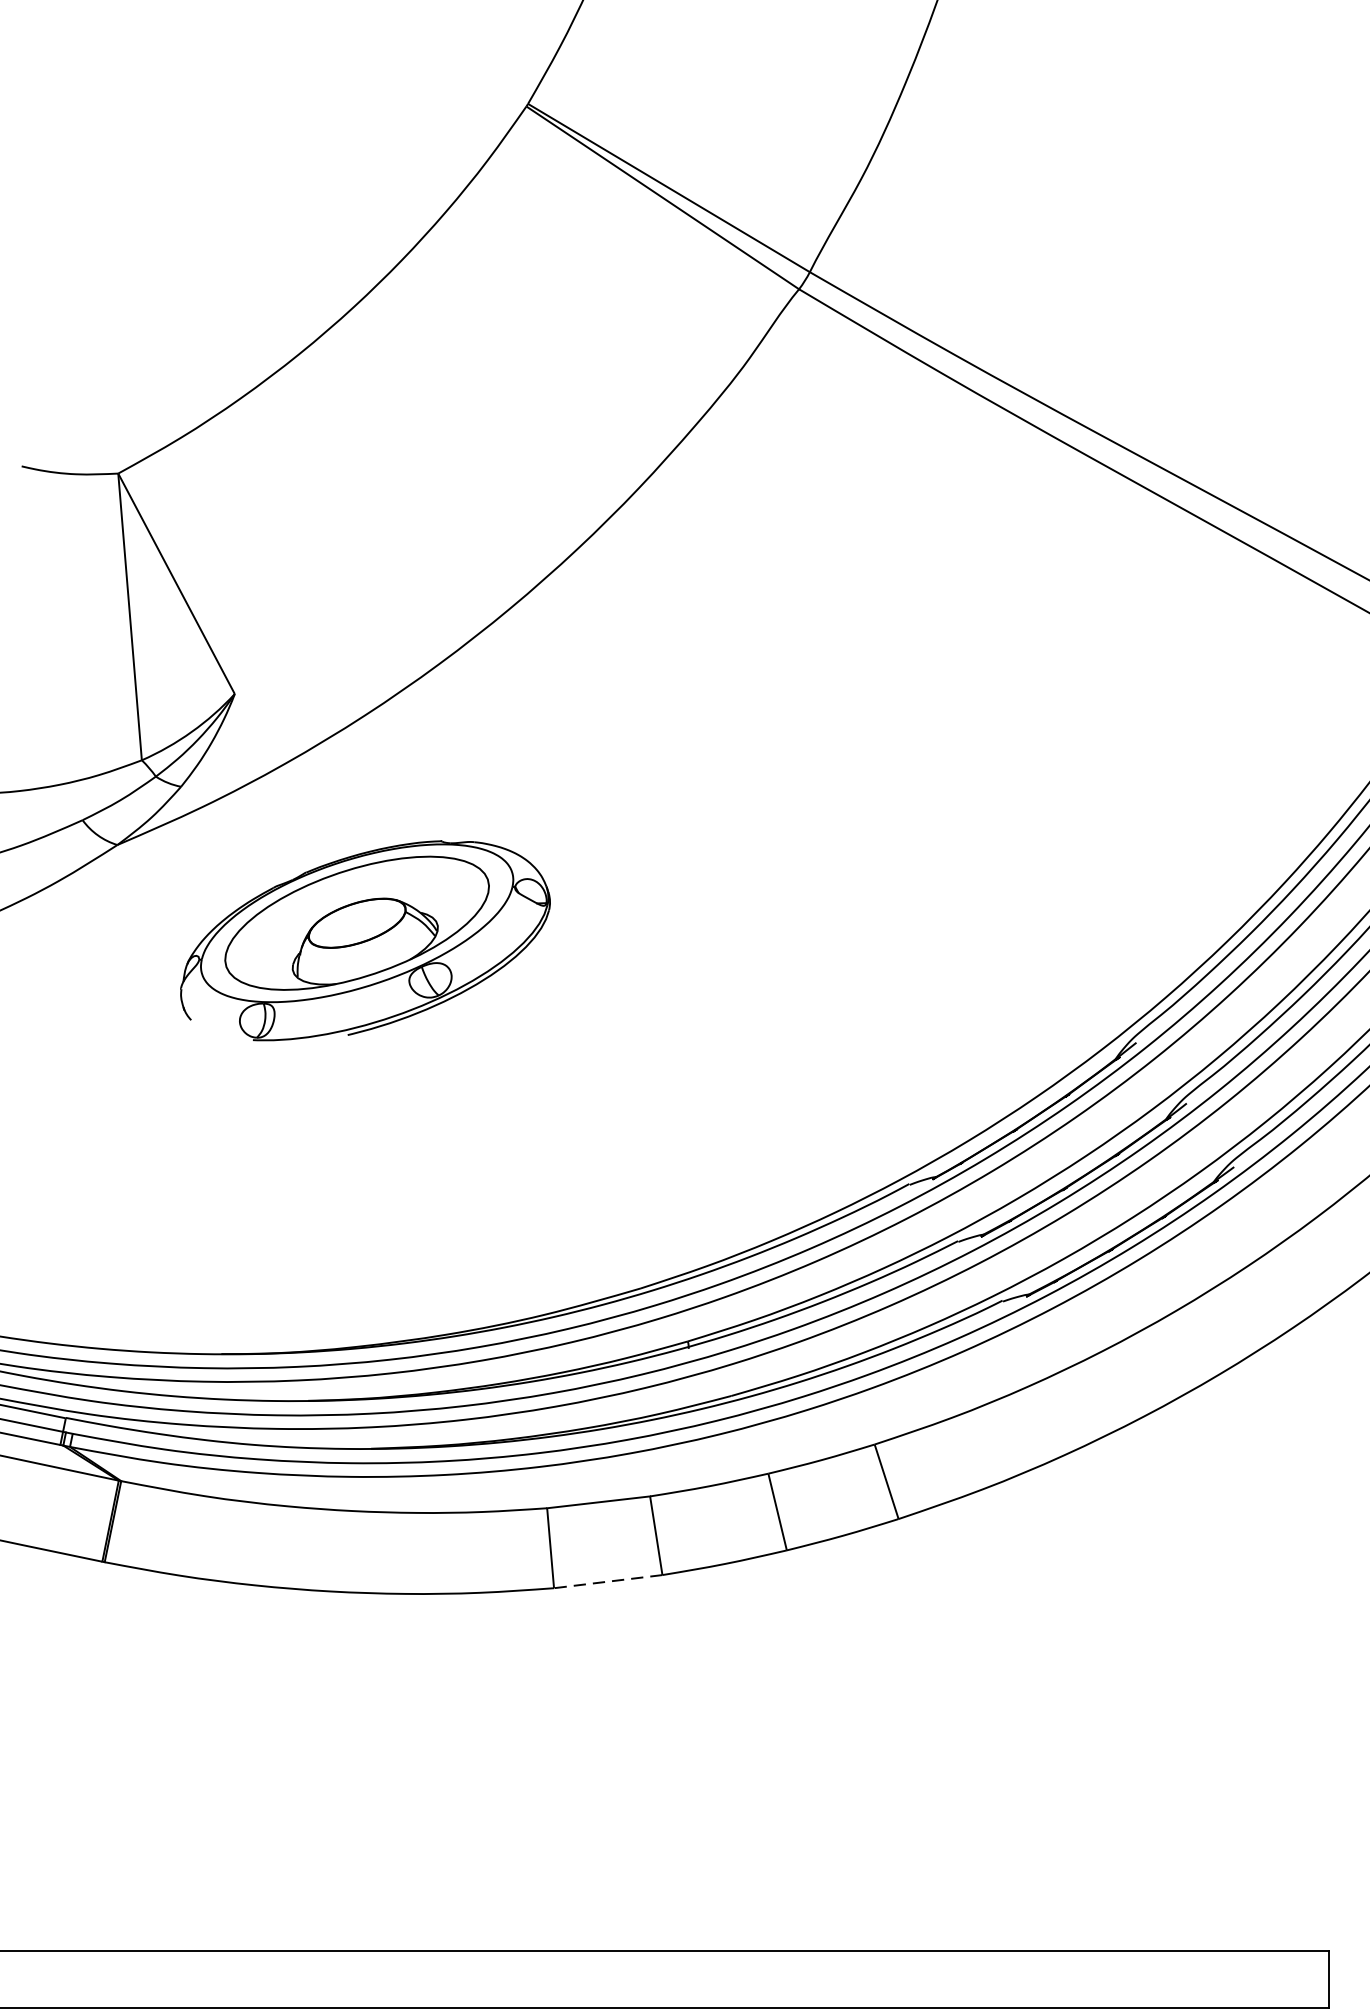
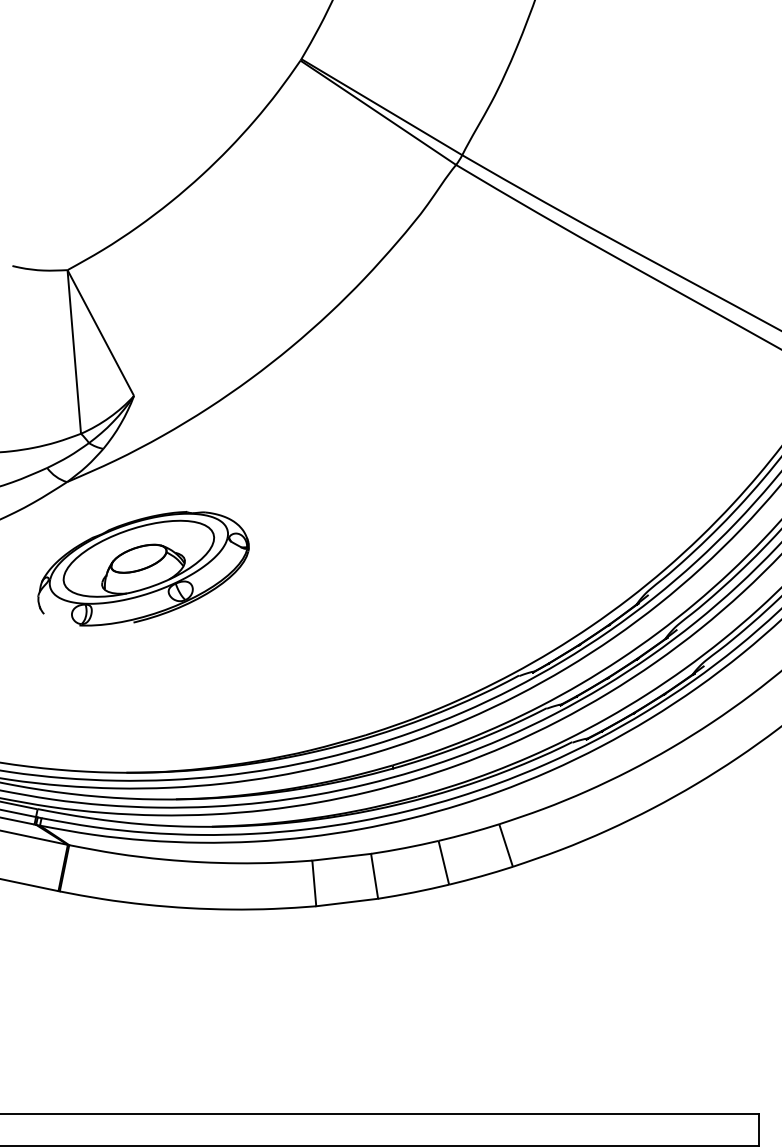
part: (365, 940) -> (143, 568), moved
line: (607, 1581) -> (346, 902), dashed -> solid

